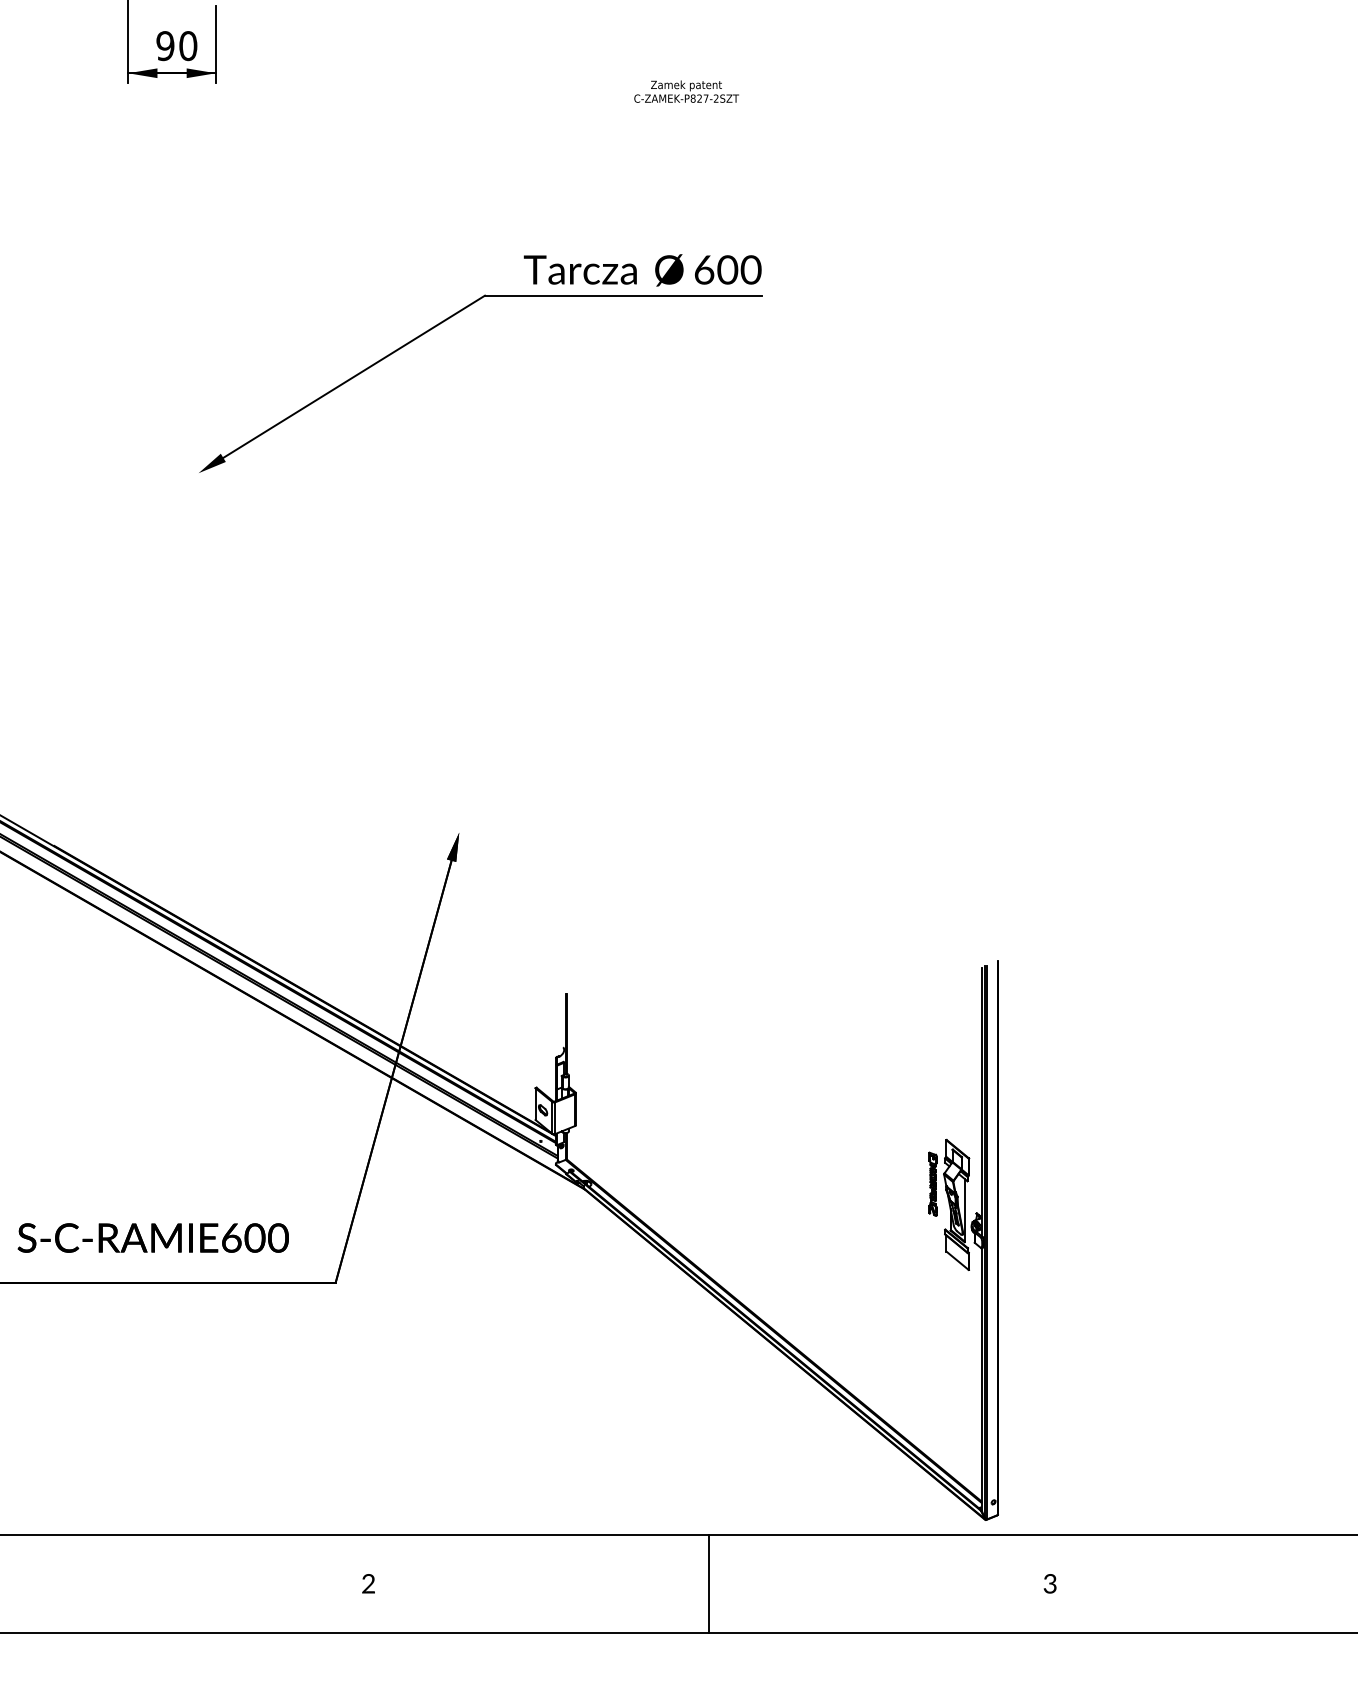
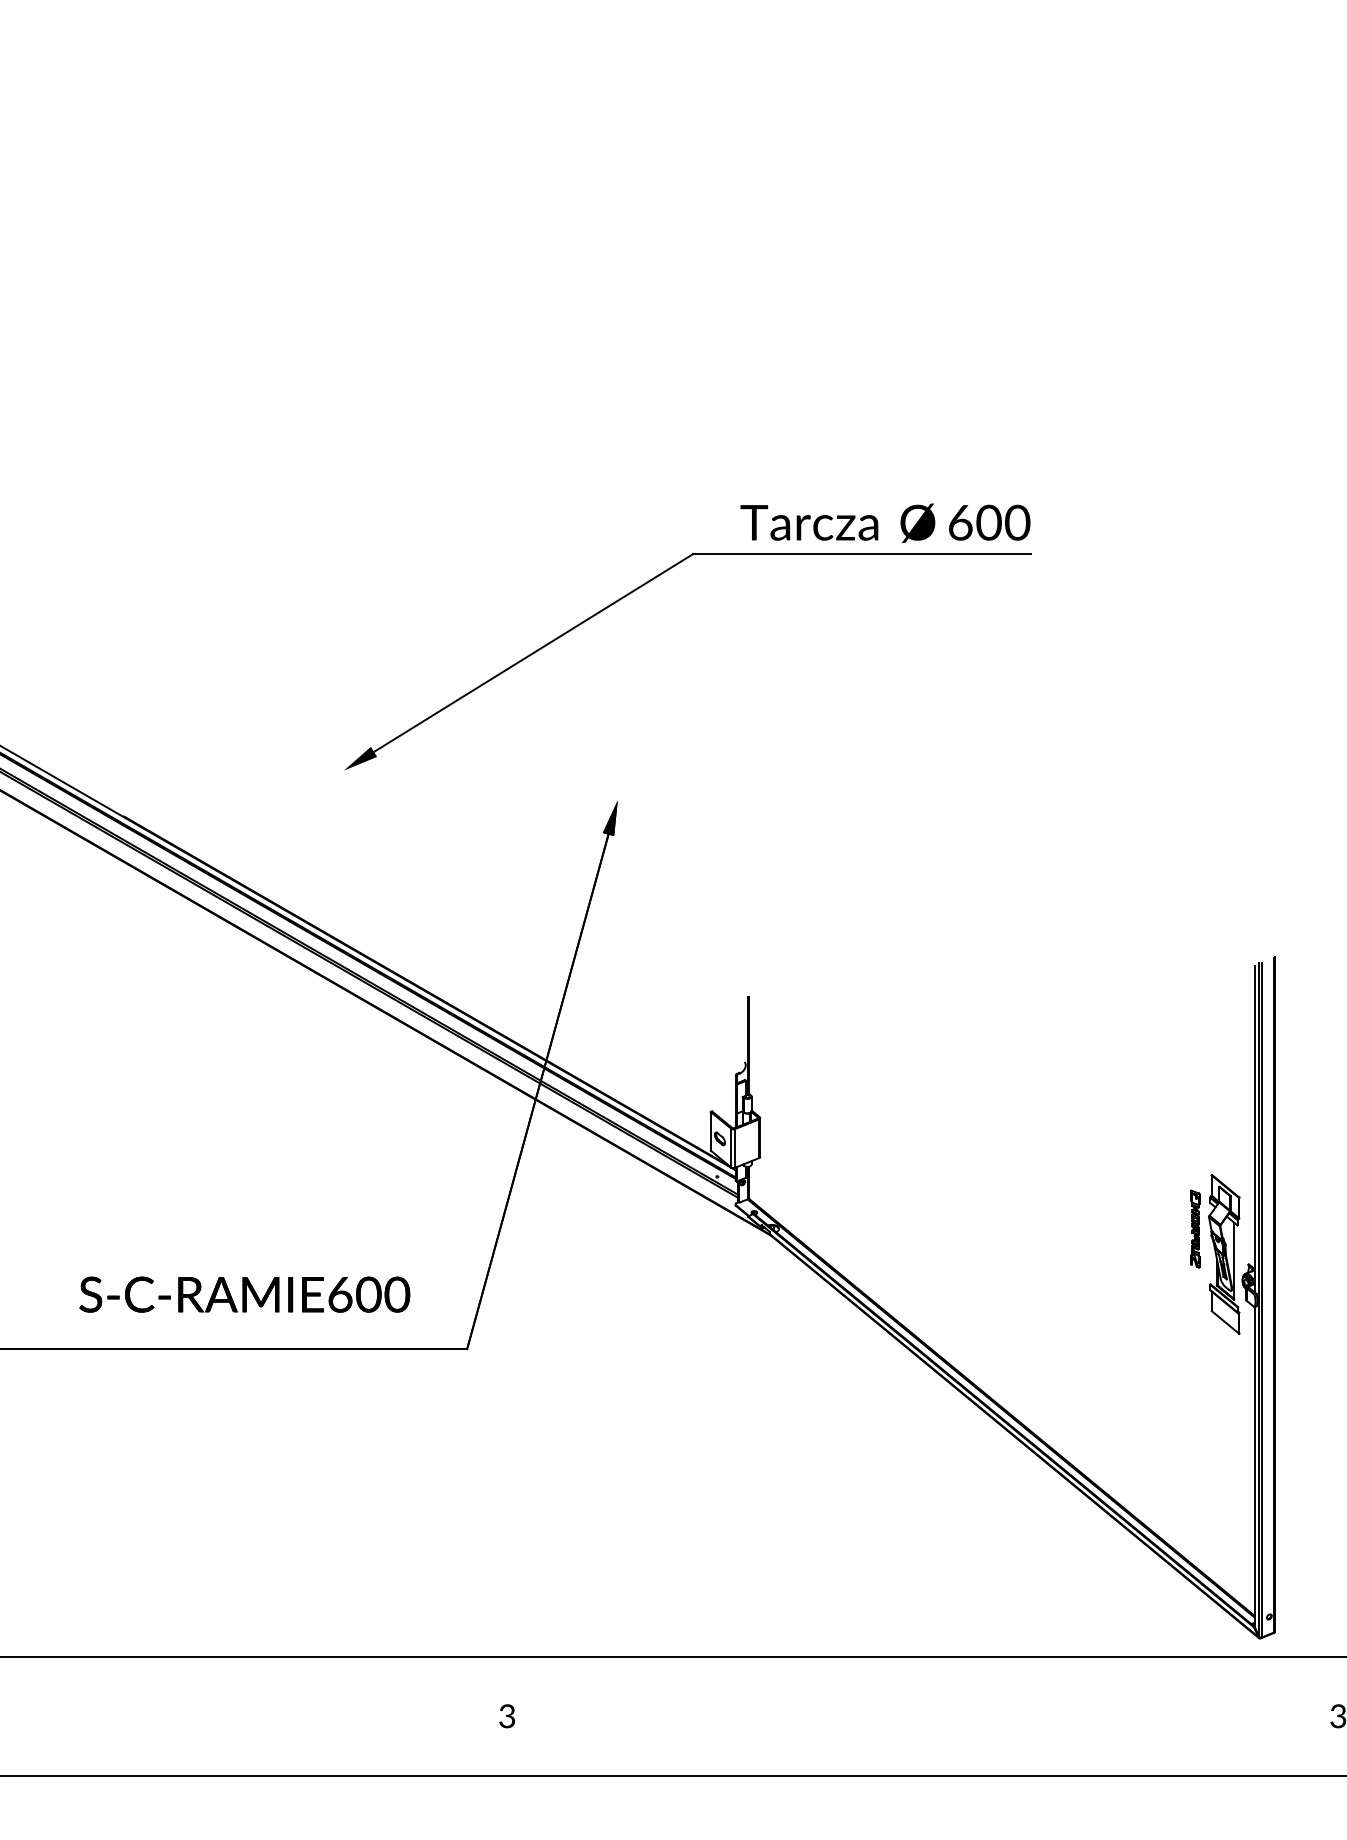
part: (450, 318) -> (651, 581), moved
line: (709, 1583) -> (922, 1715), removed
text: (368, 1586) -> (507, 1719), 2 -> 3

